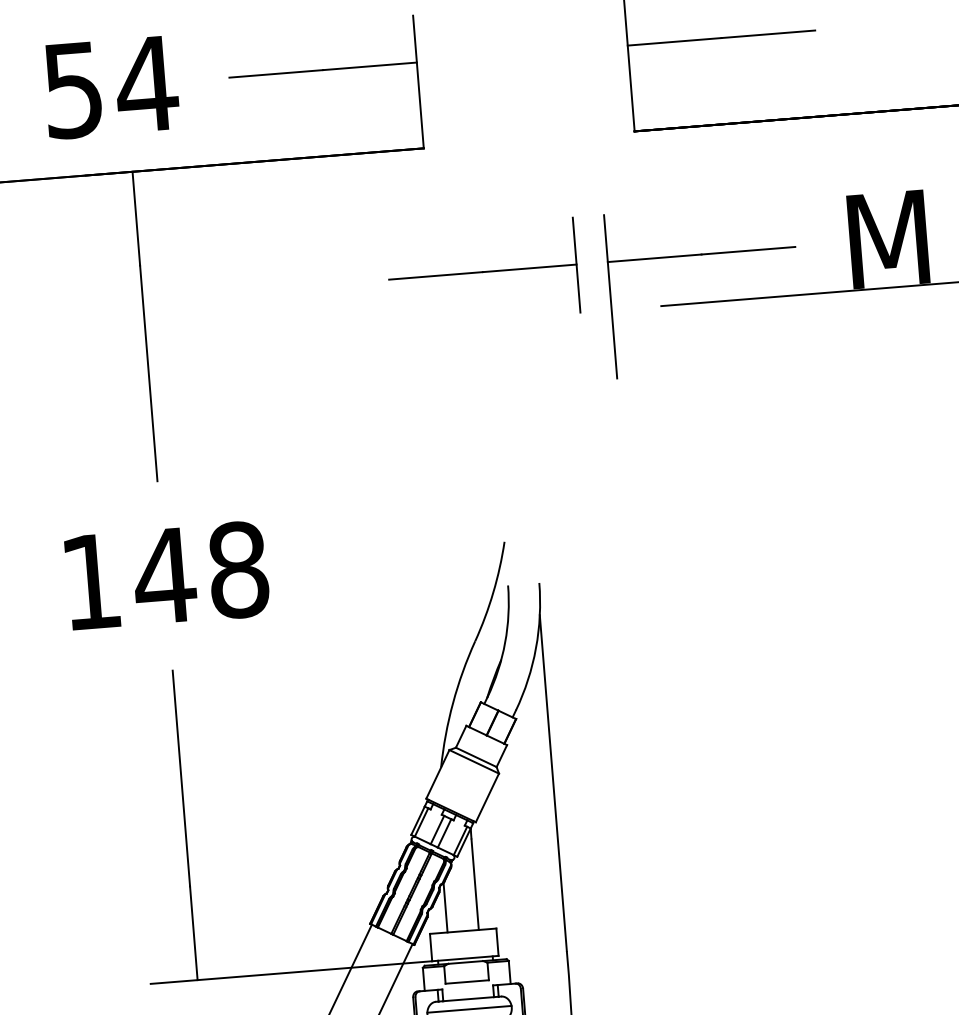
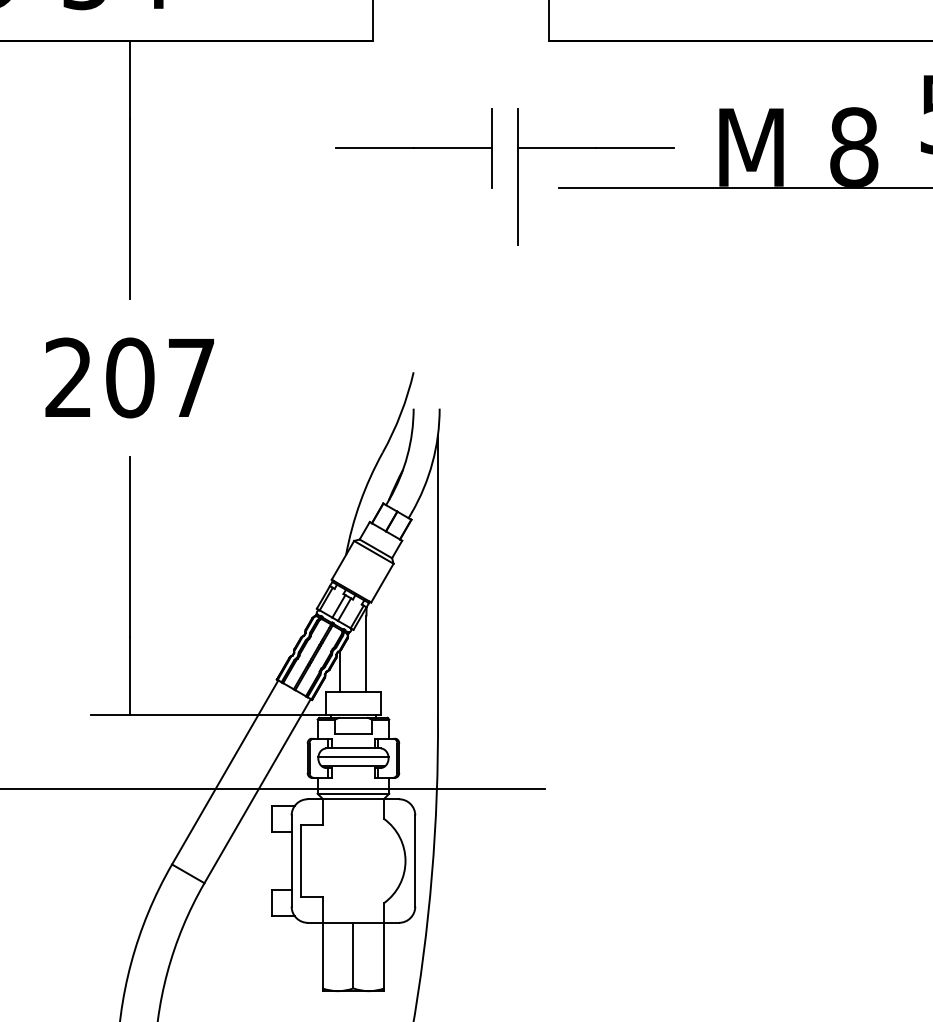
text: (165, 575) -> (130, 377), 148 -> 207

